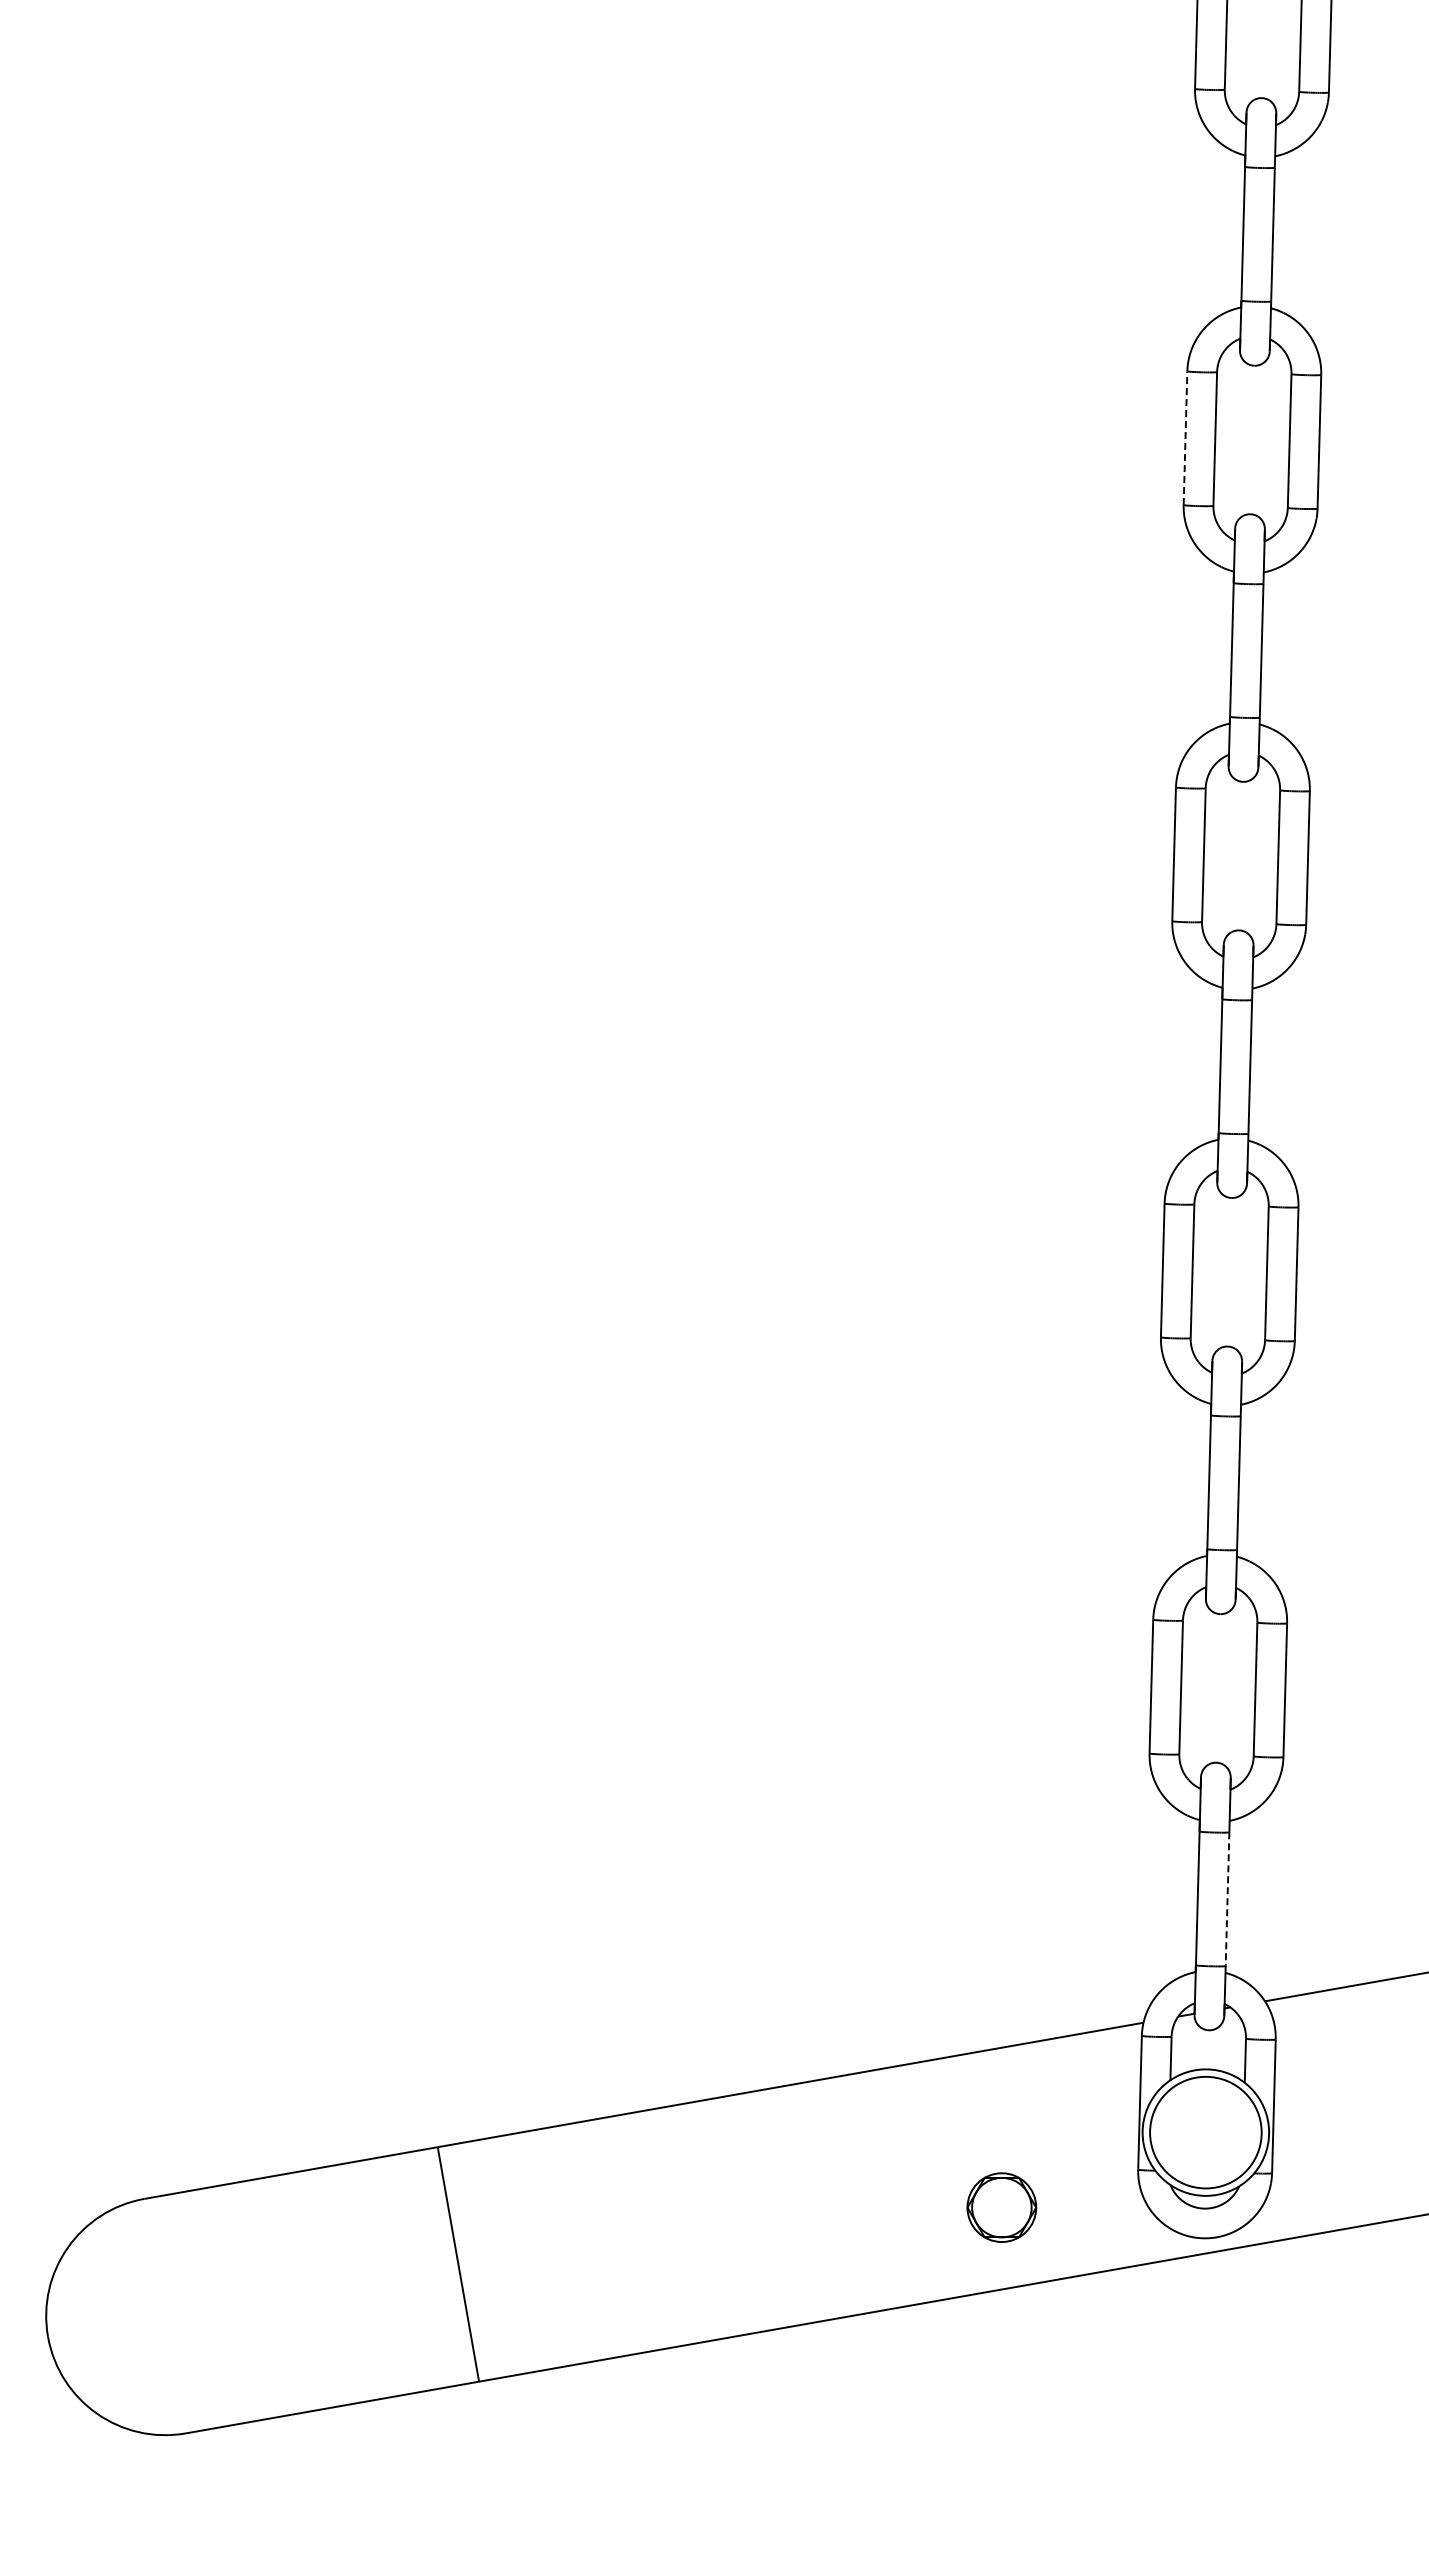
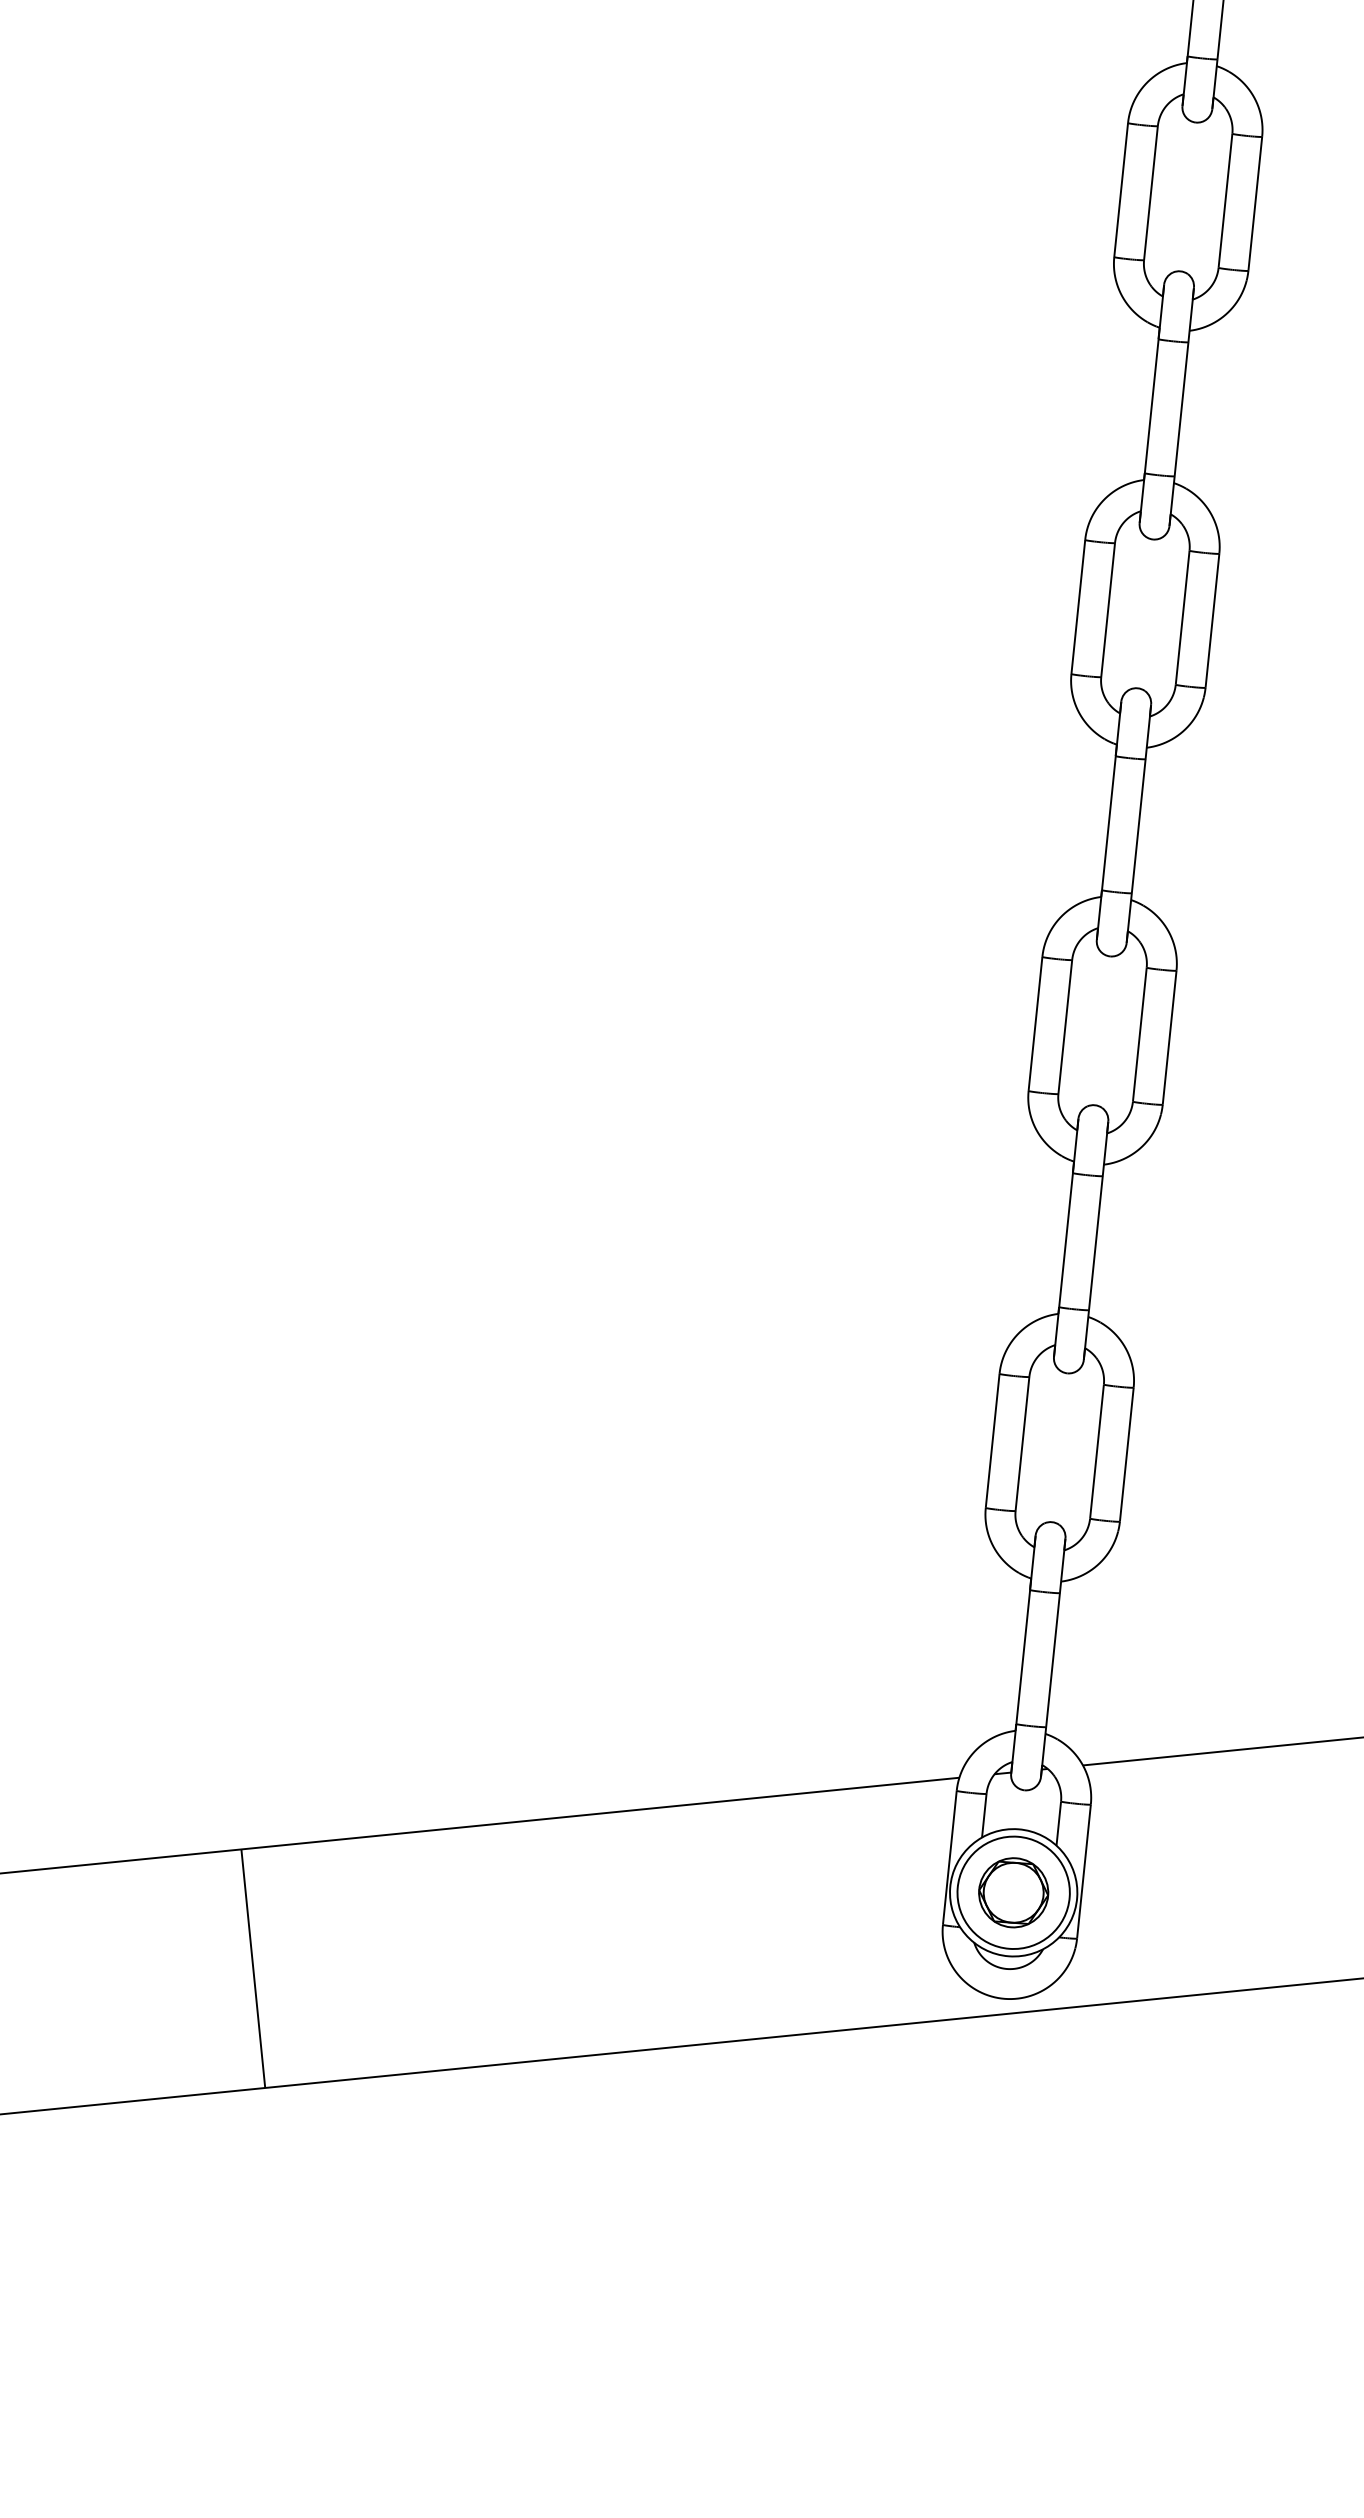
line: (1185, 438) -> (1121, 190), dashed -> solid
line: (1227, 1899) -> (1053, 1660), dashed -> solid
part: (1001, 2207) -> (1013, 1892), moved

